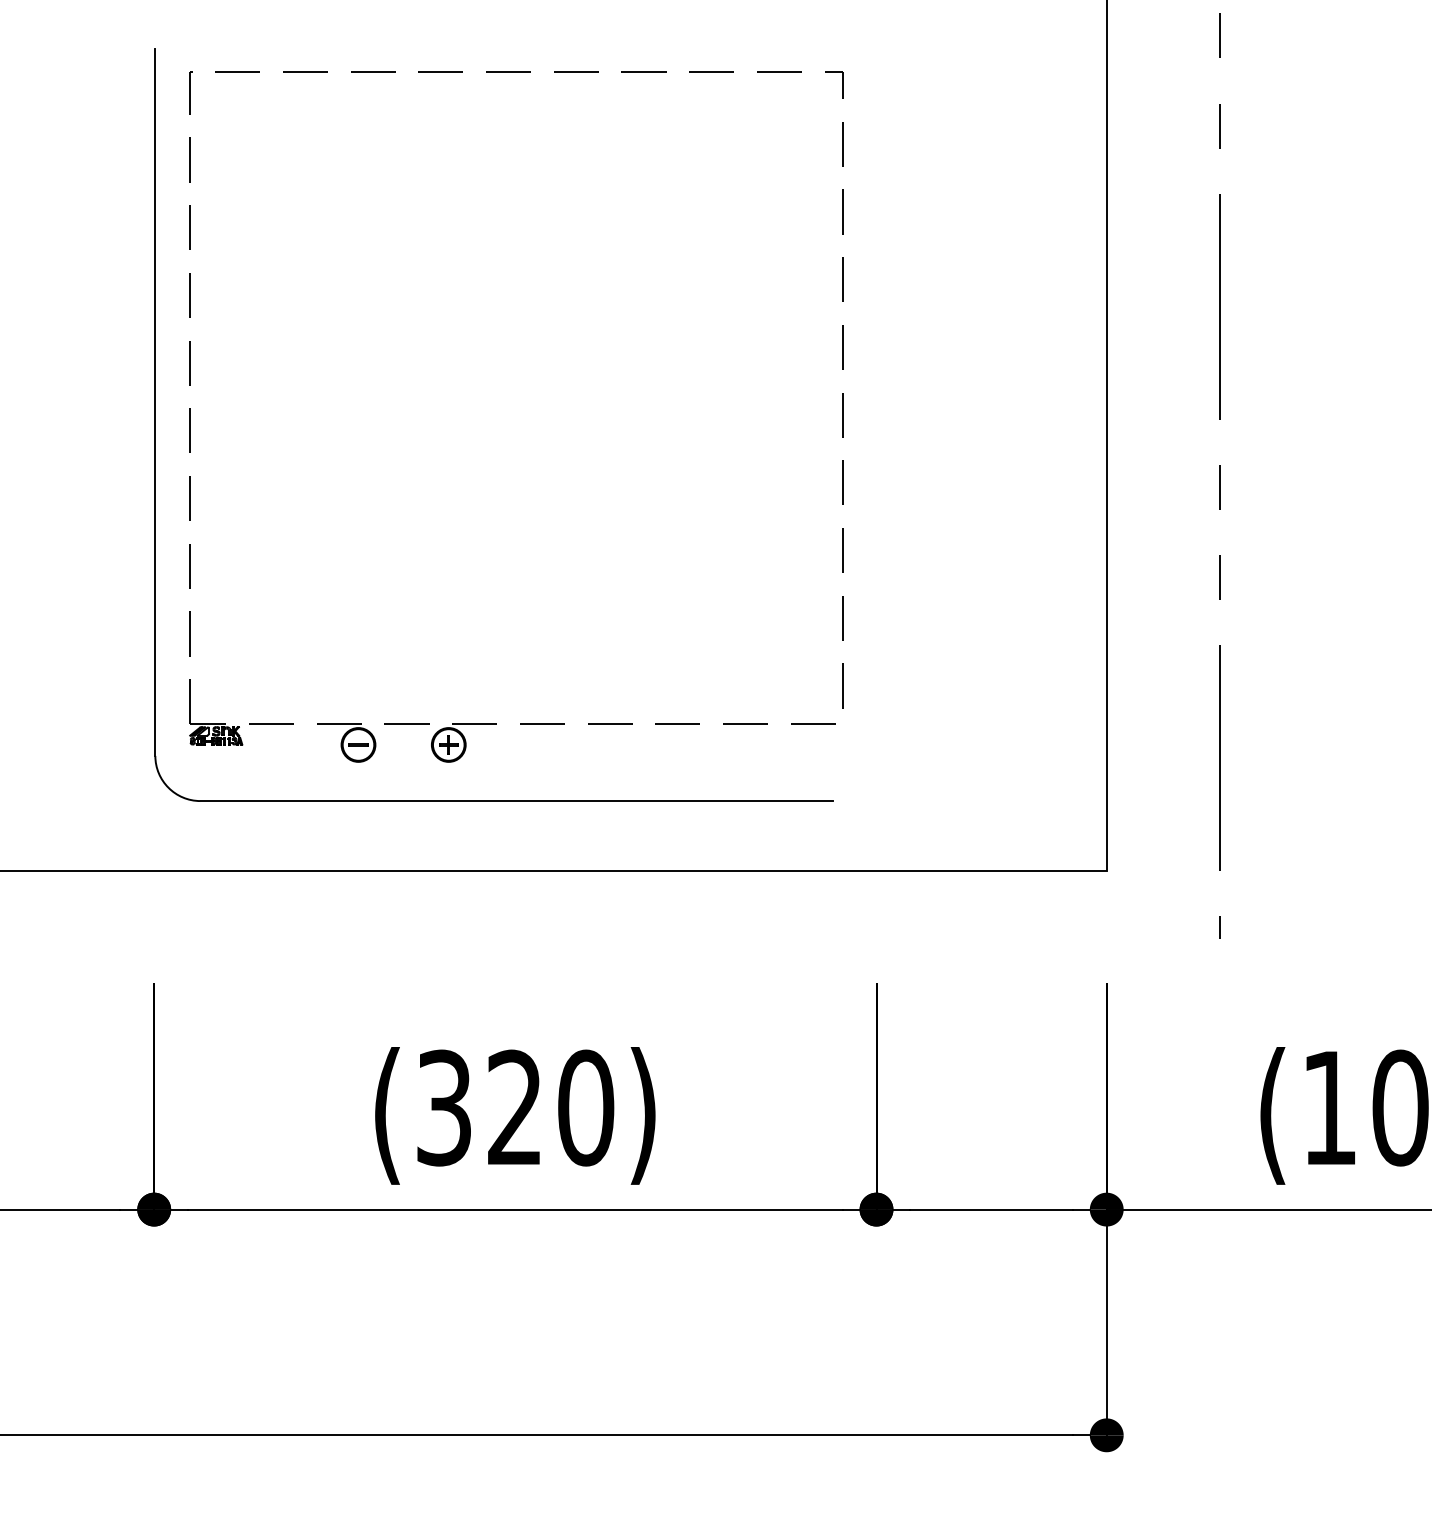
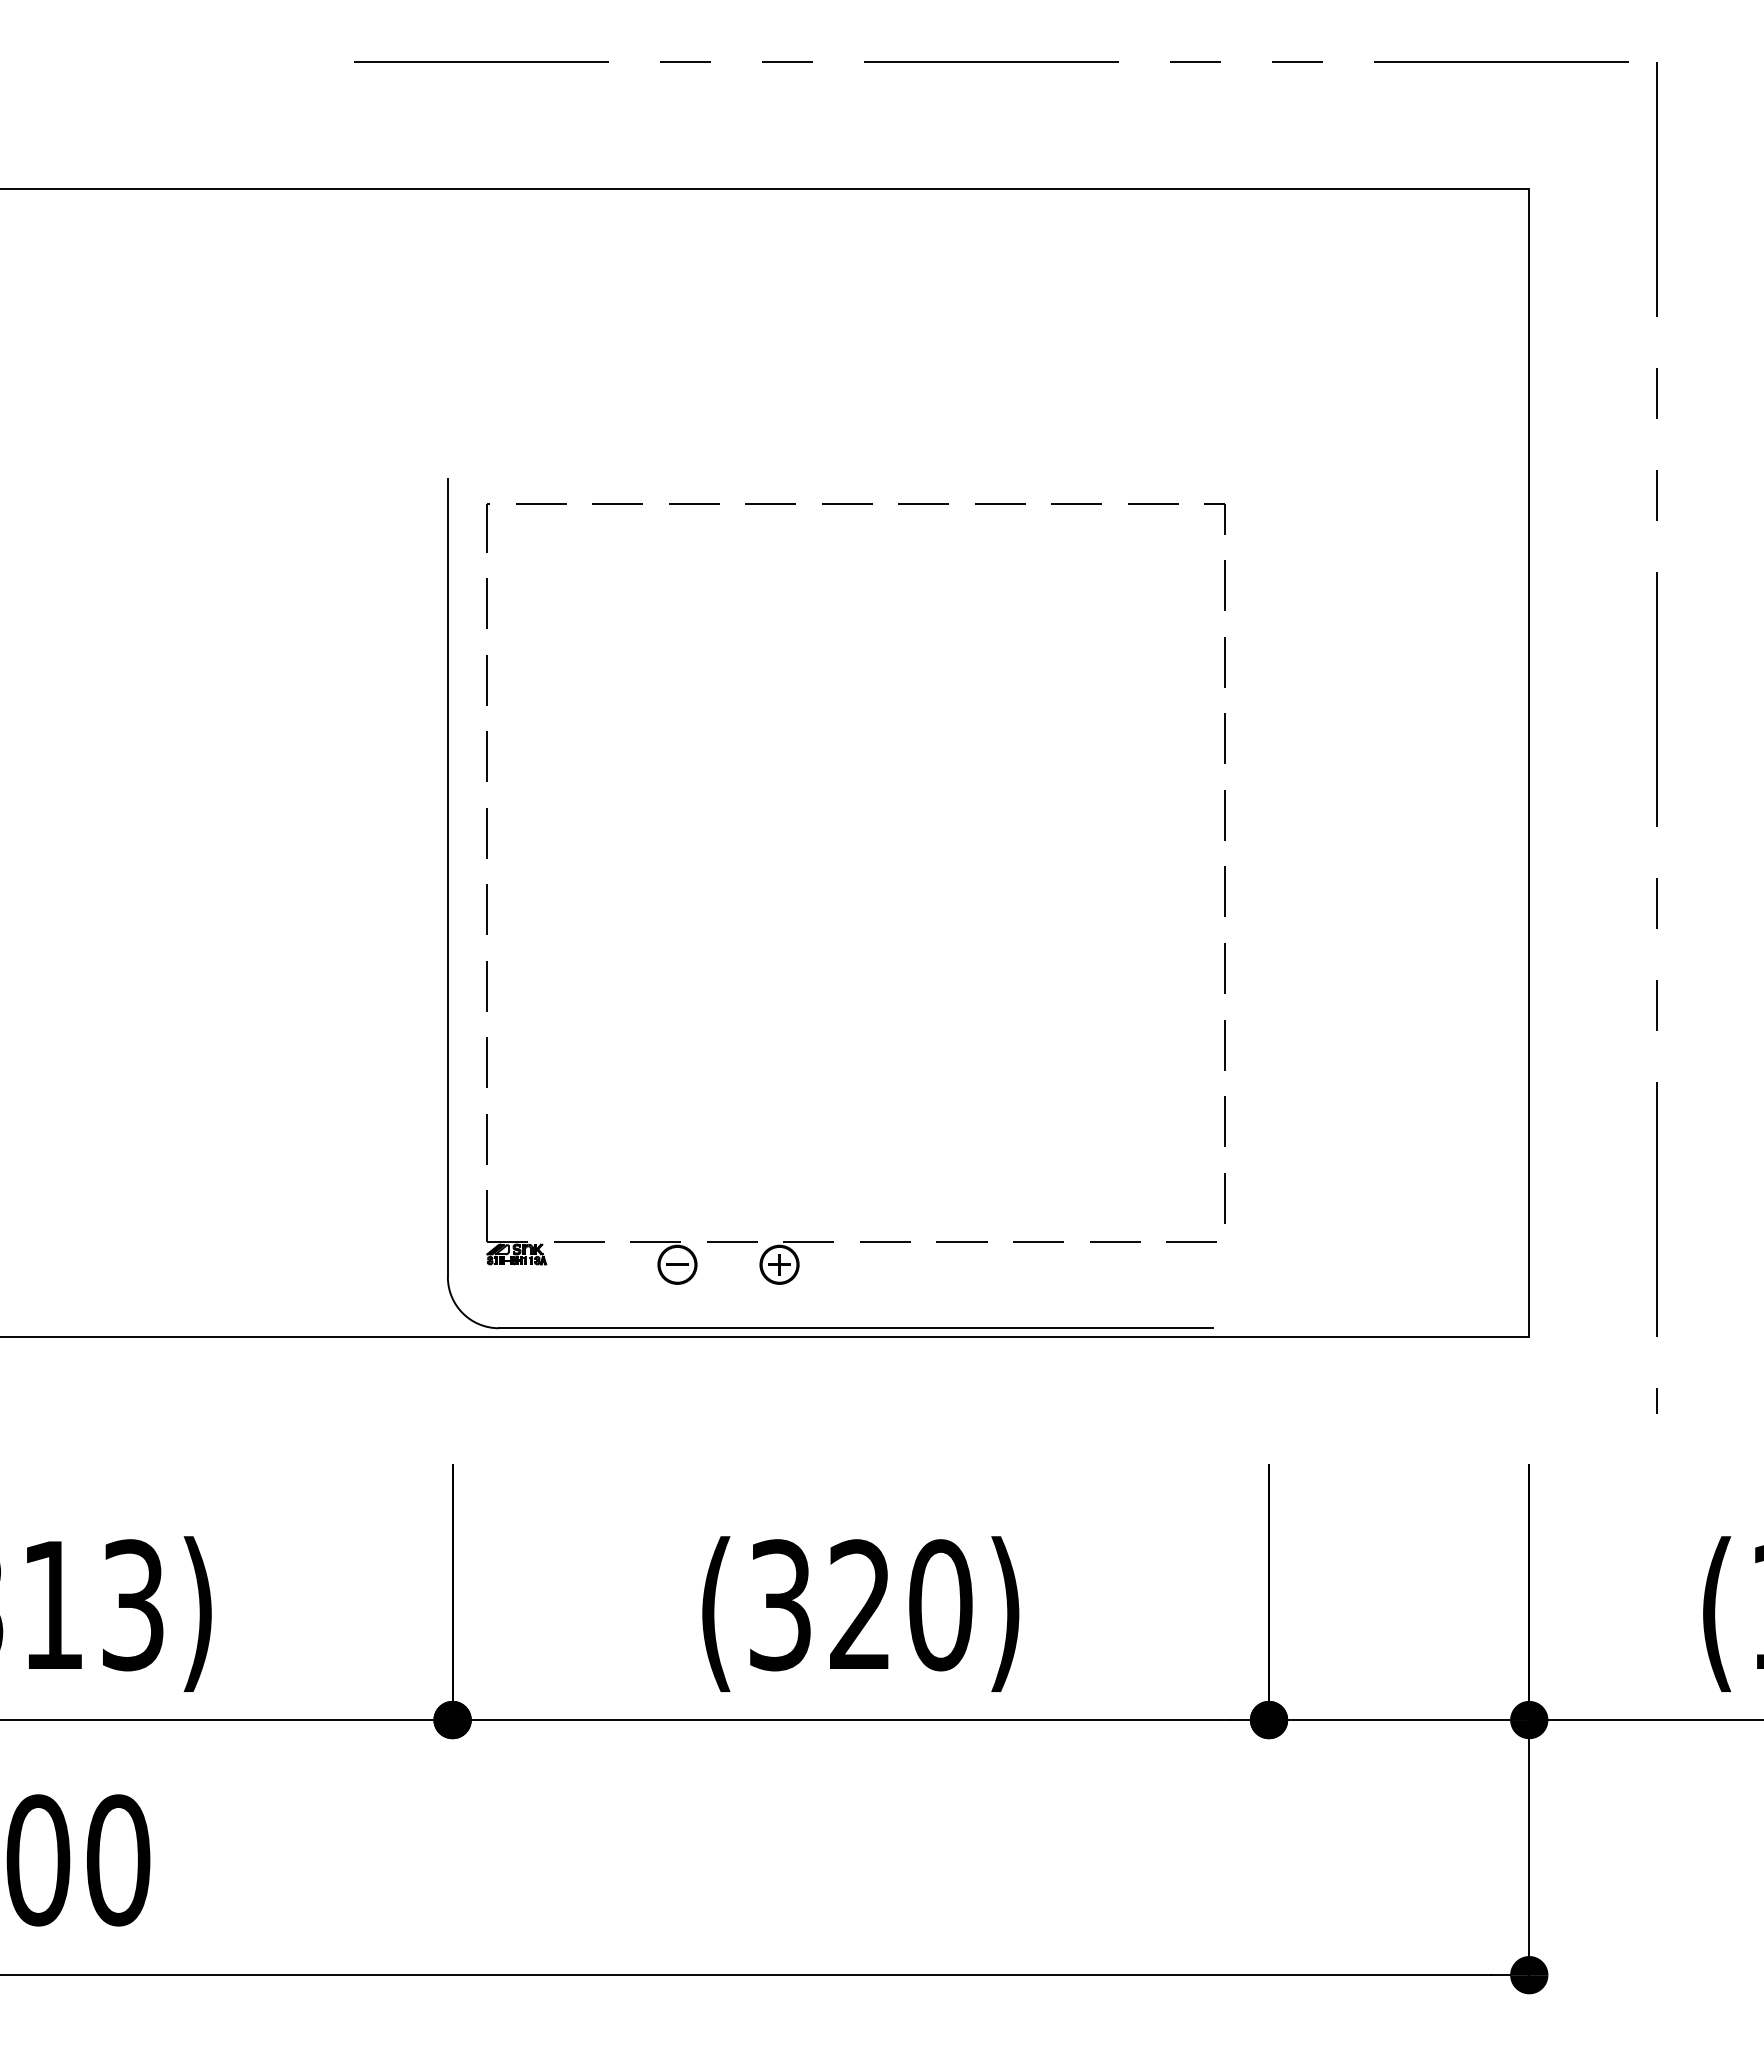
part: (496, 724) -> (833, 1241), moved

